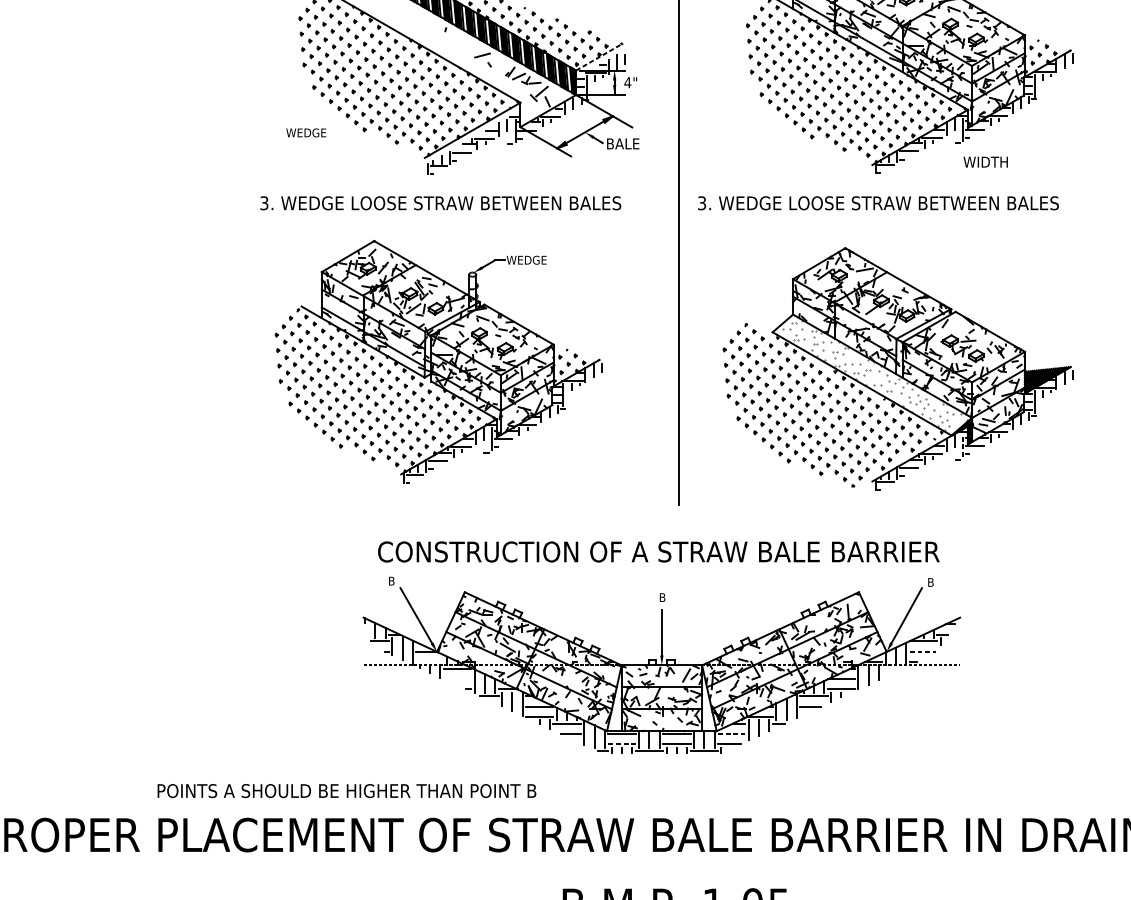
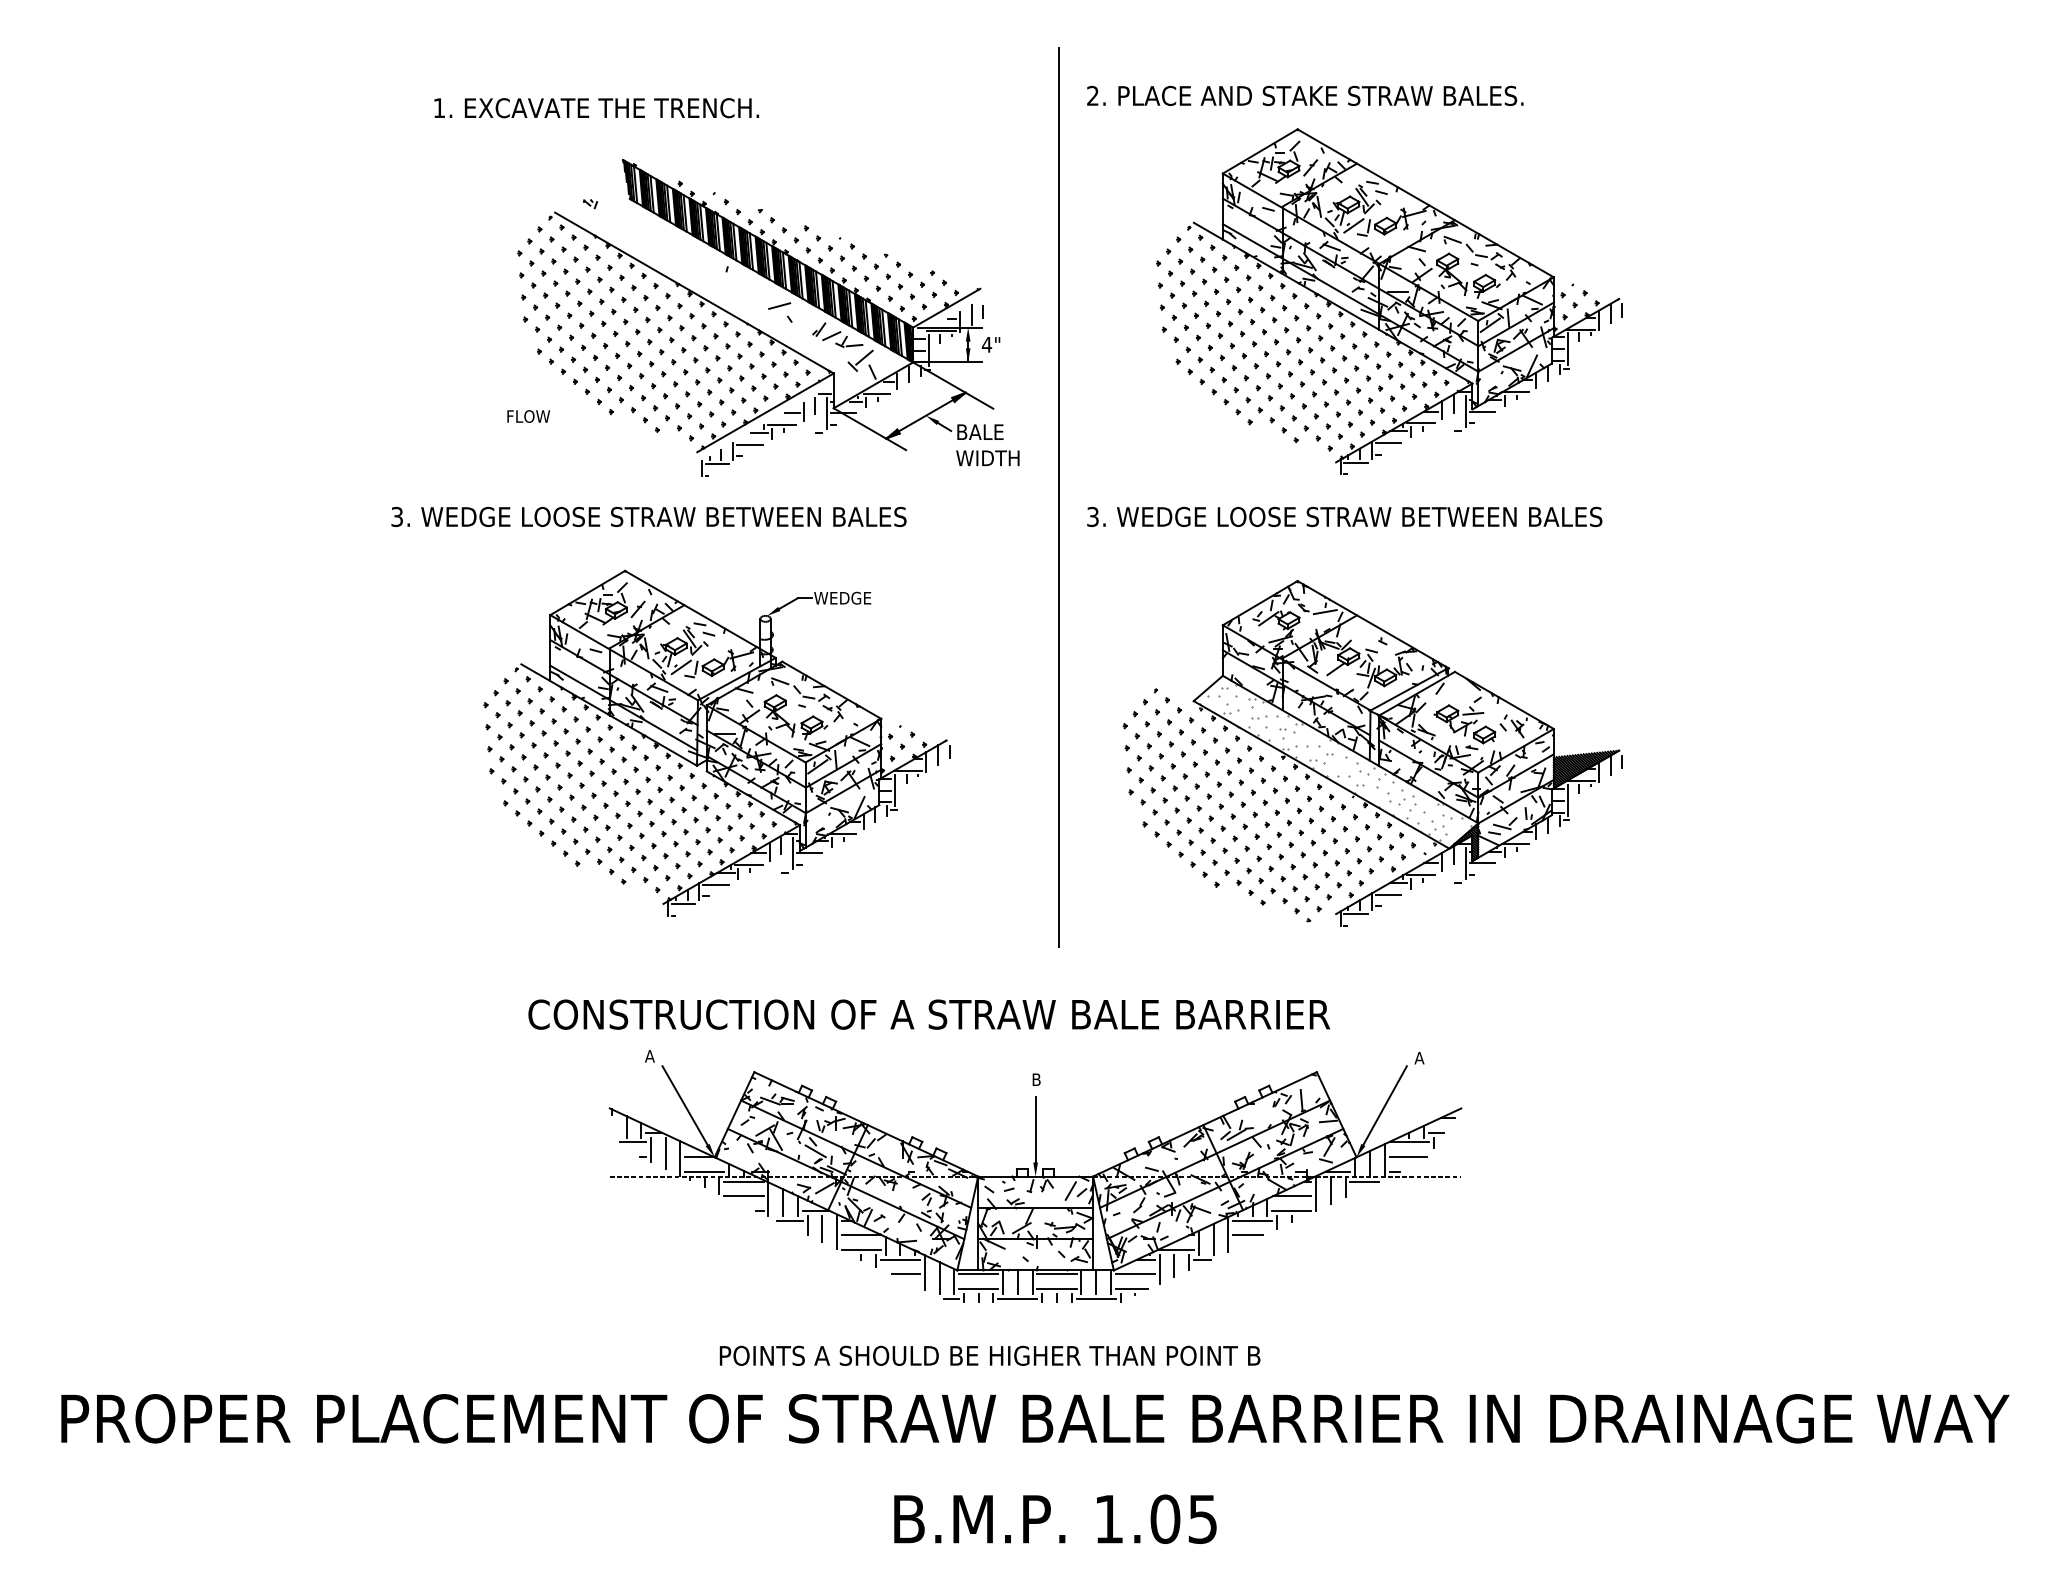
line: (599, 57) -> (946, 308), dashed -> solid
text: (305, 132) -> (527, 416), WEDGE -> FLOW
text: (985, 162) -> (987, 458), moved
text: (440, 202) -> (648, 516), moved
line: (963, 446) -> (1465, 863), dashed -> solid
text: (659, 551) -> (929, 1014), moved
text: (391, 581) -> (649, 1056), B -> A
text: (930, 582) -> (1419, 1058), B -> A
line: (923, 652) -> (1408, 1157), dashed -> solid
line: (429, 661) -> (704, 1171), added
line: (892, 668) -> (1364, 1181), added
line: (457, 679) -> (743, 1196), added
line: (731, 734) -> (1135, 1274), dashed -> solid
line: (621, 744) -> (978, 1289), dashed -> solid
text: (346, 790) -> (989, 1355), moved

